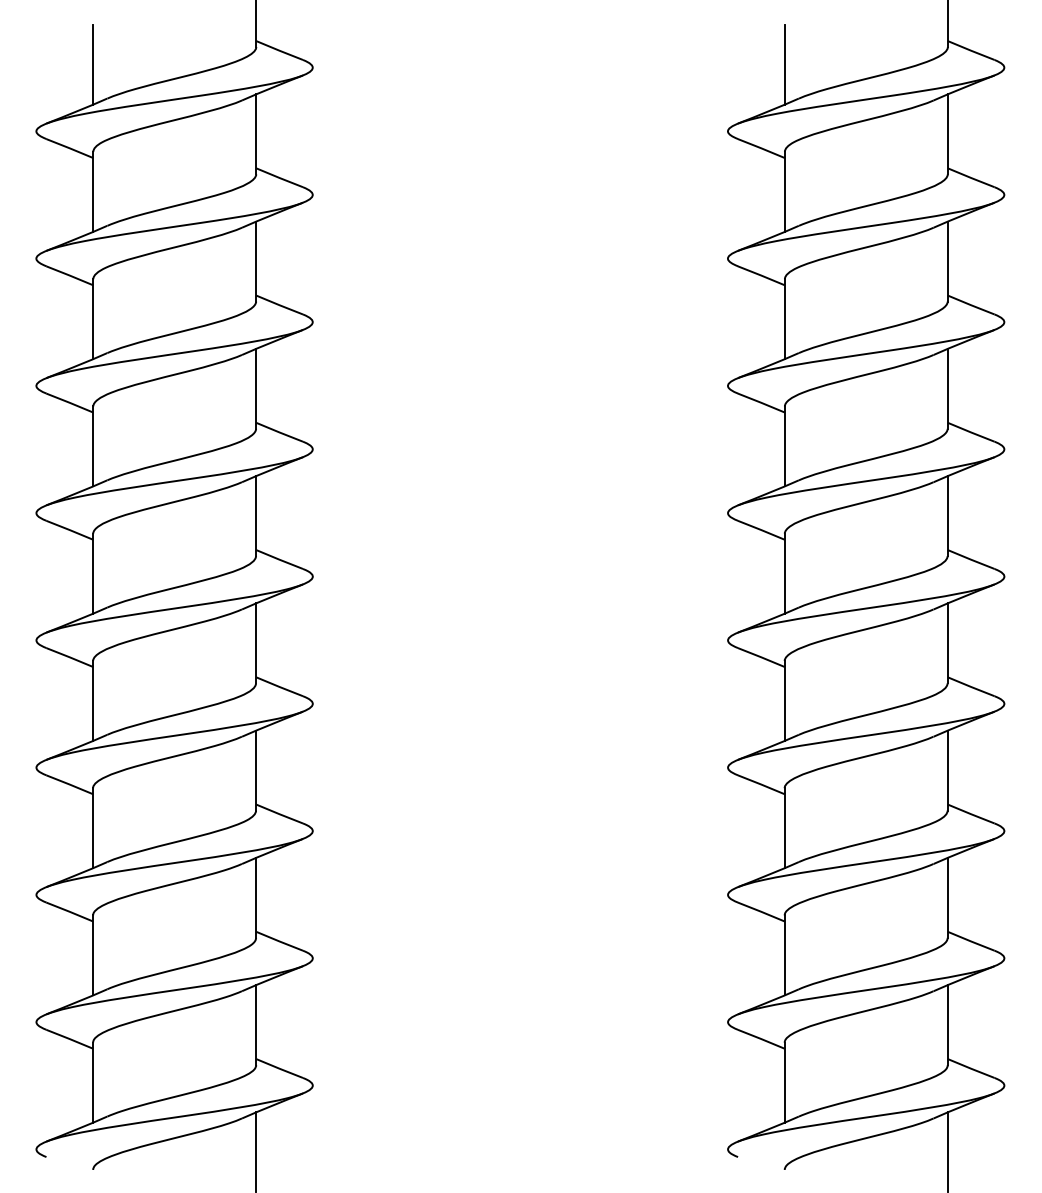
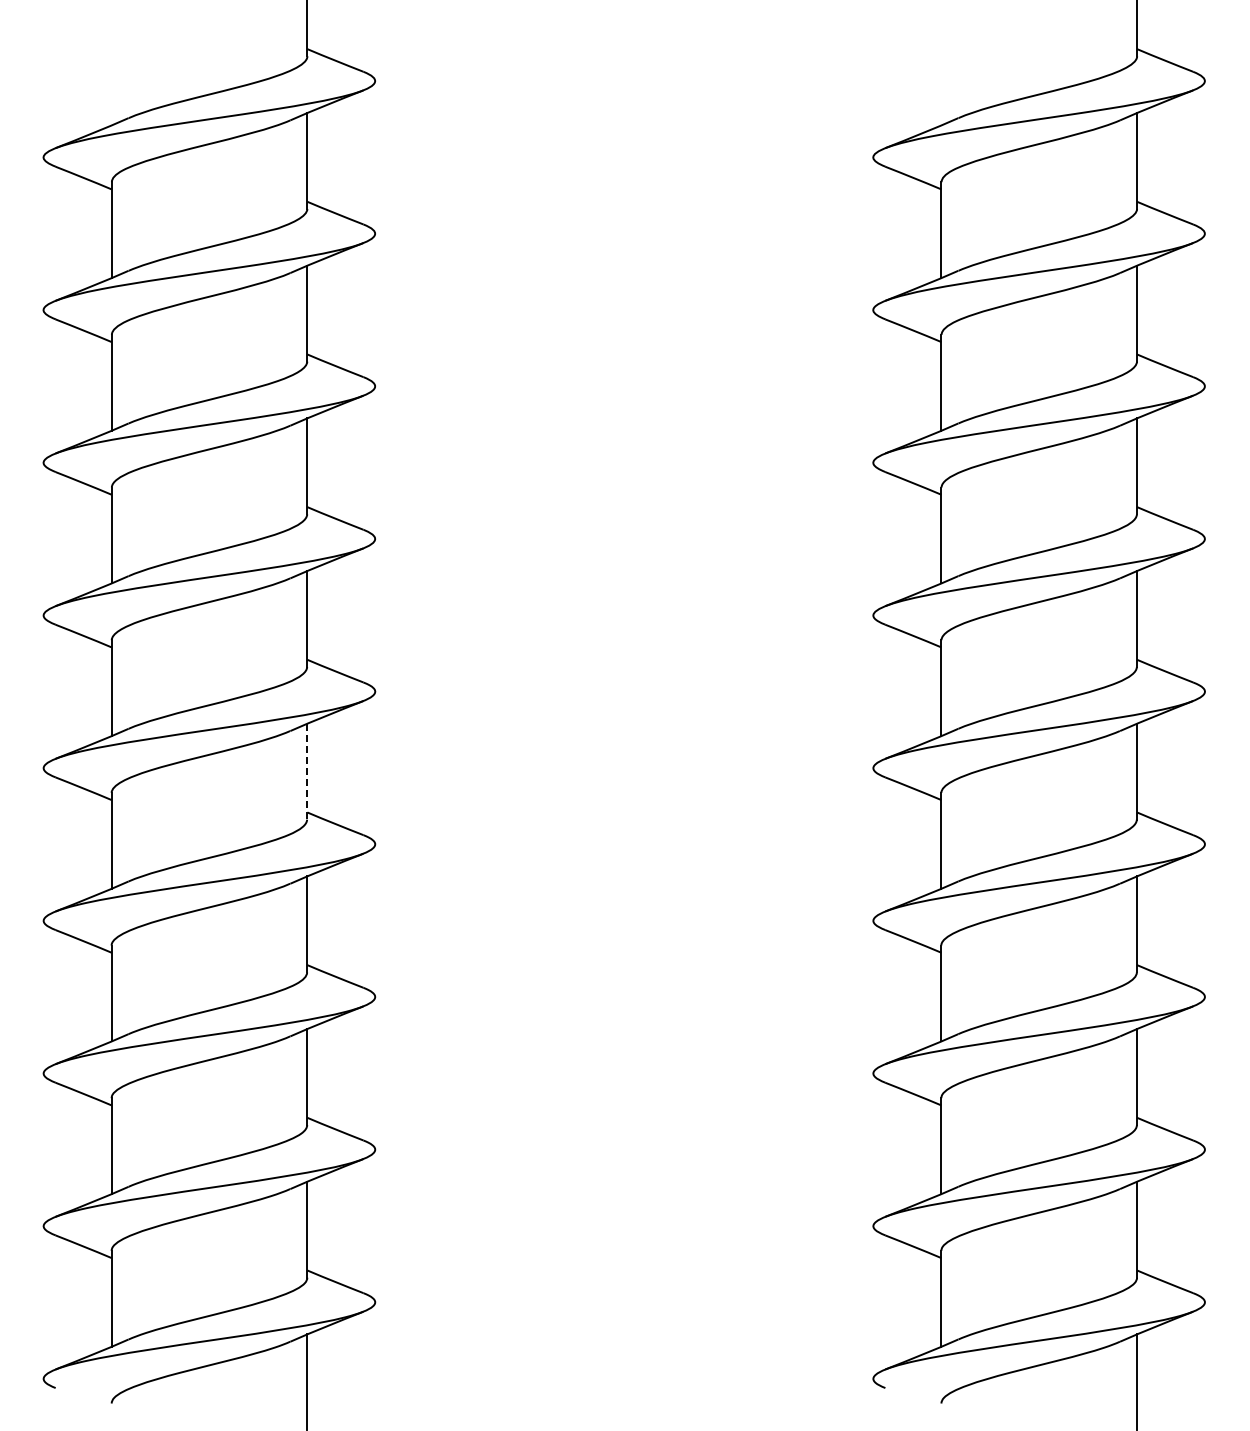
line: (92, 64) -> (111, 77), removed
line: (784, 64) -> (941, 77), removed
line: (256, 643) -> (307, 771), solid -> dashed

